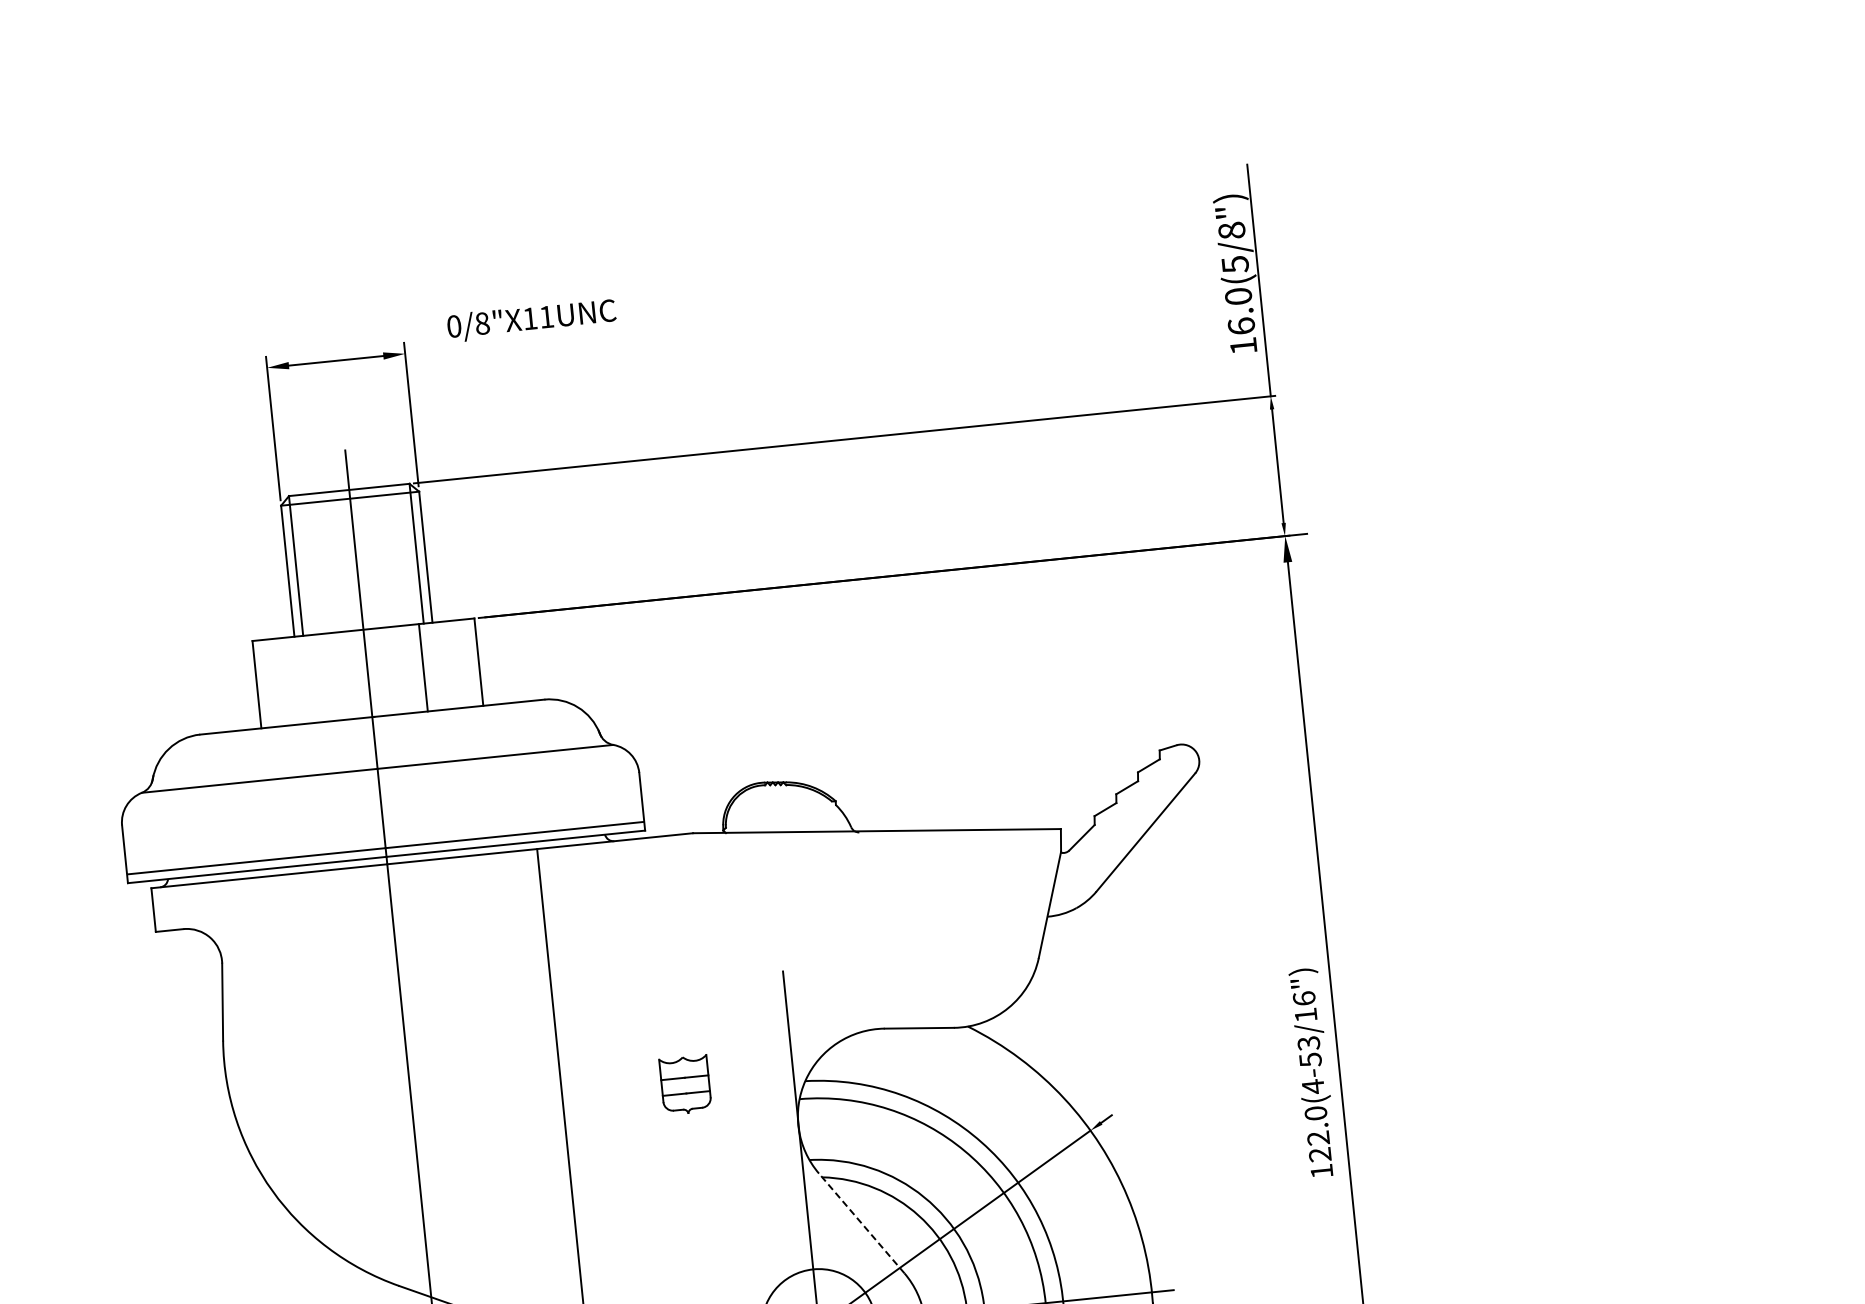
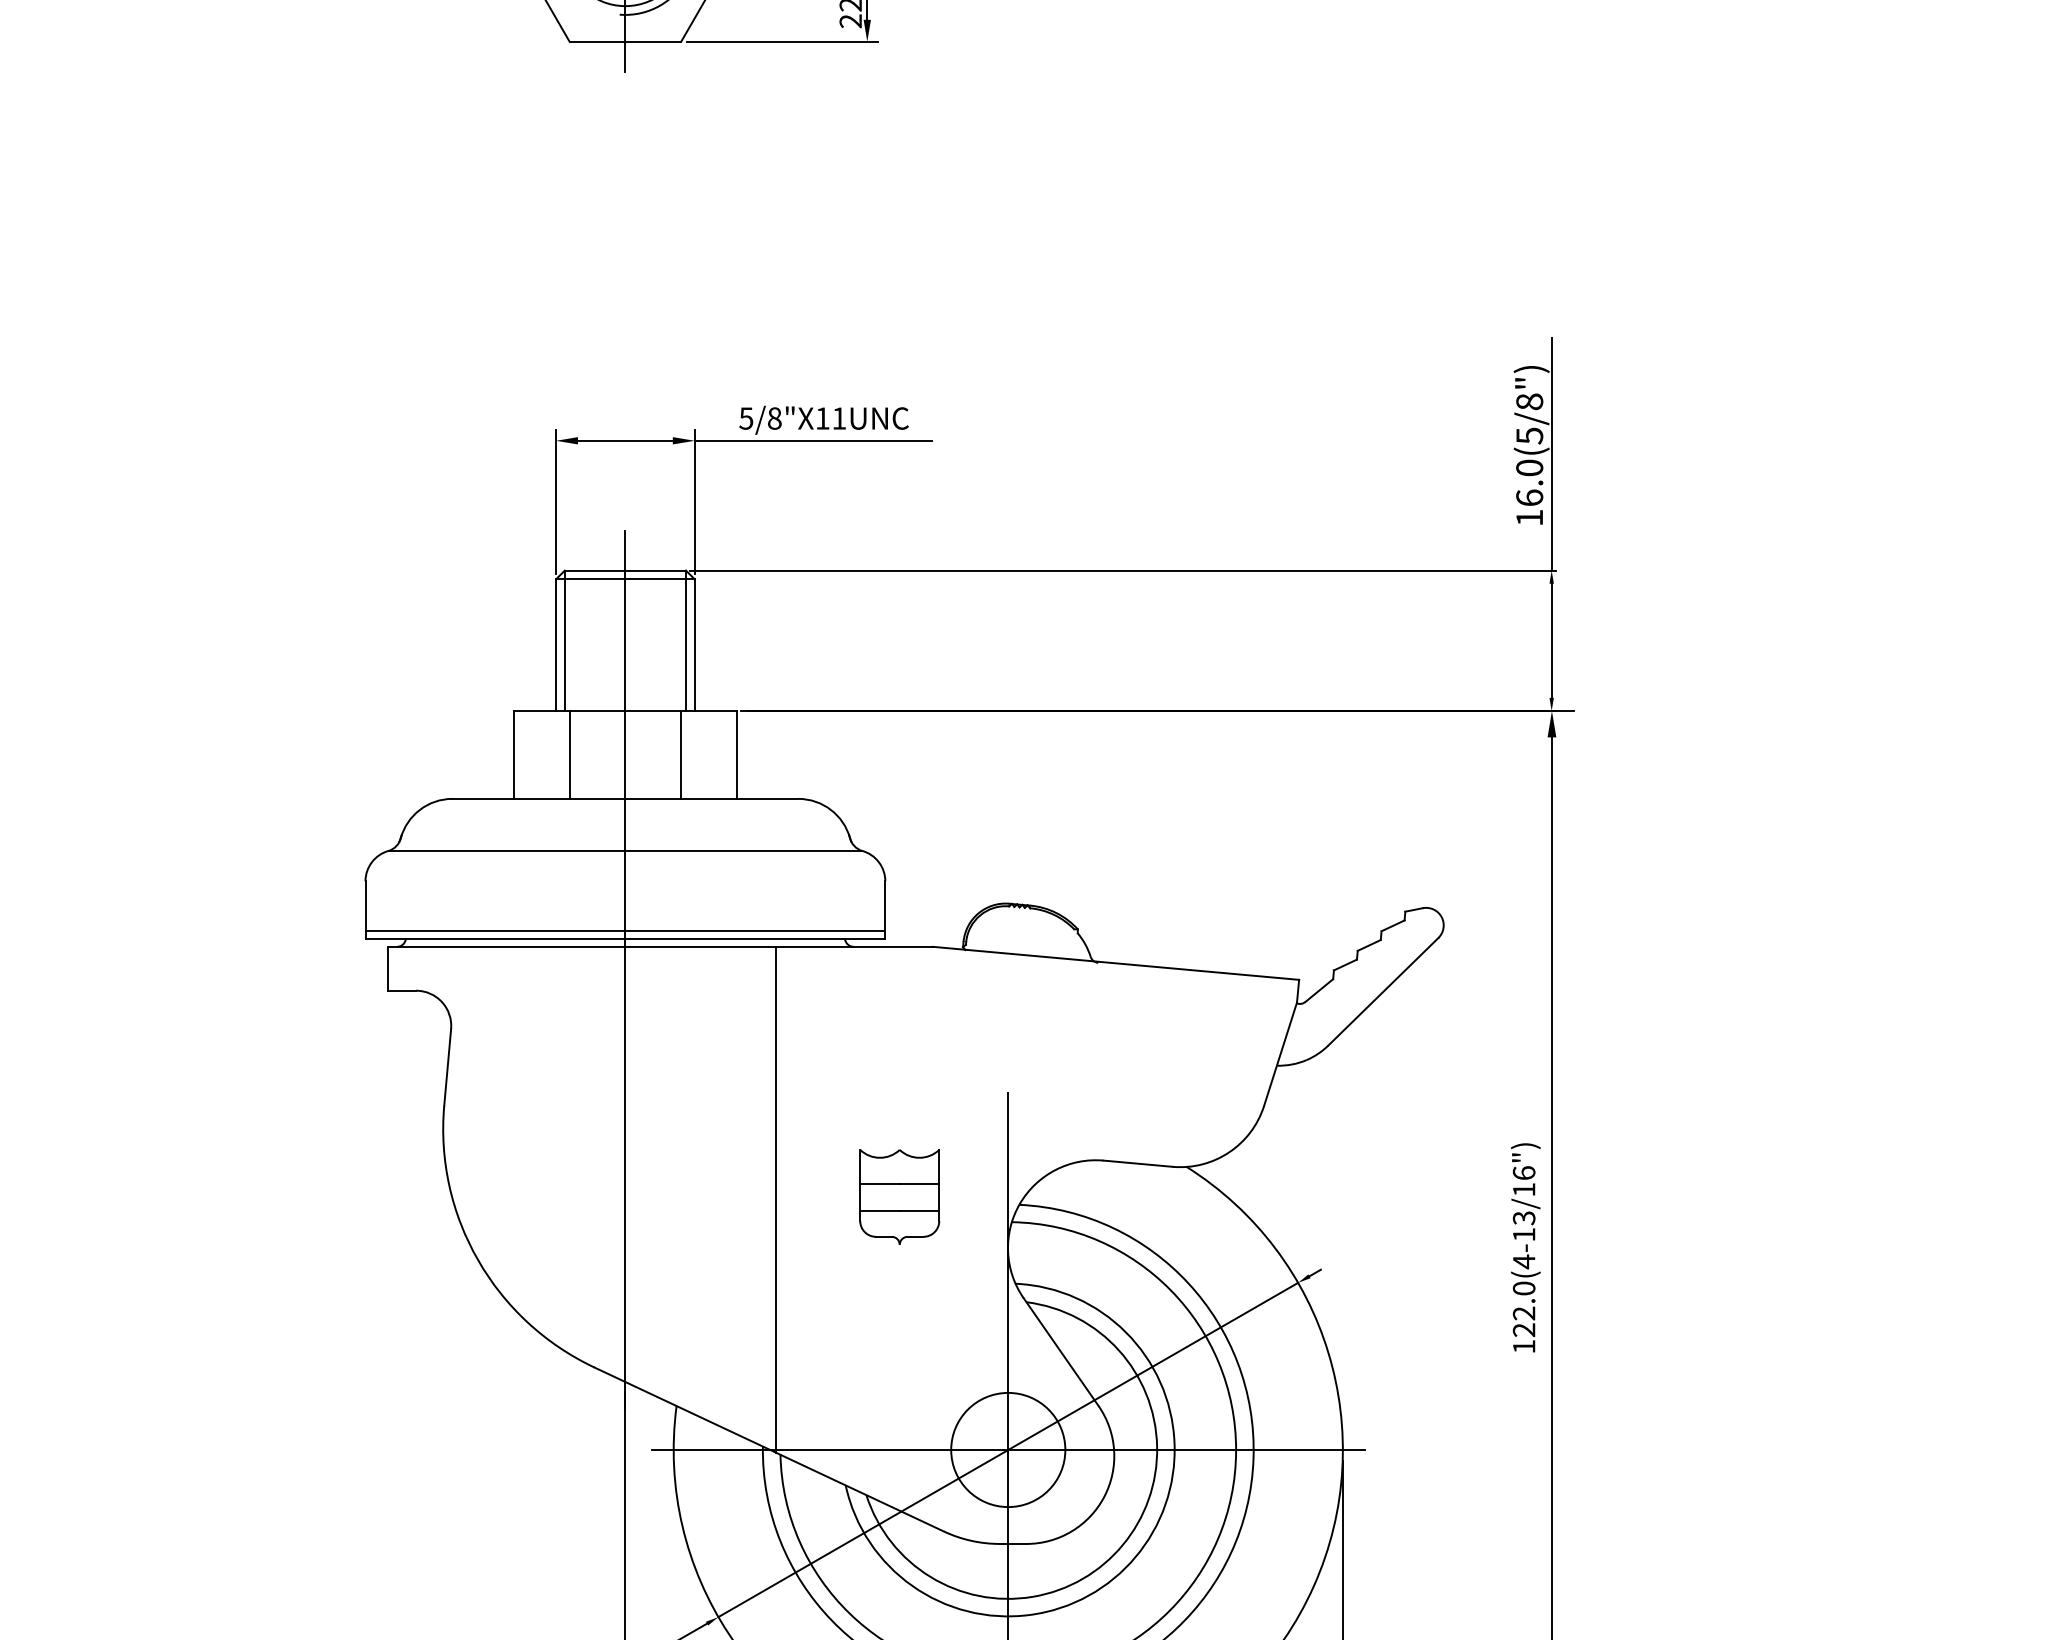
text: (454, 326) -> (746, 418), 0/8"X11UNC -> 5/8"X11UNC
line: (522, 341) -> (812, 440), added
line: (312, 678) -> (569, 754), added
text: (1310, 1059) -> (1524, 1234), 122.0(4-53/16") -> 122.0(4-13/16")
part: (685, 1084) -> (899, 1196), size x1.67
line: (862, 1223) -> (1061, 1352), dashed -> solid

